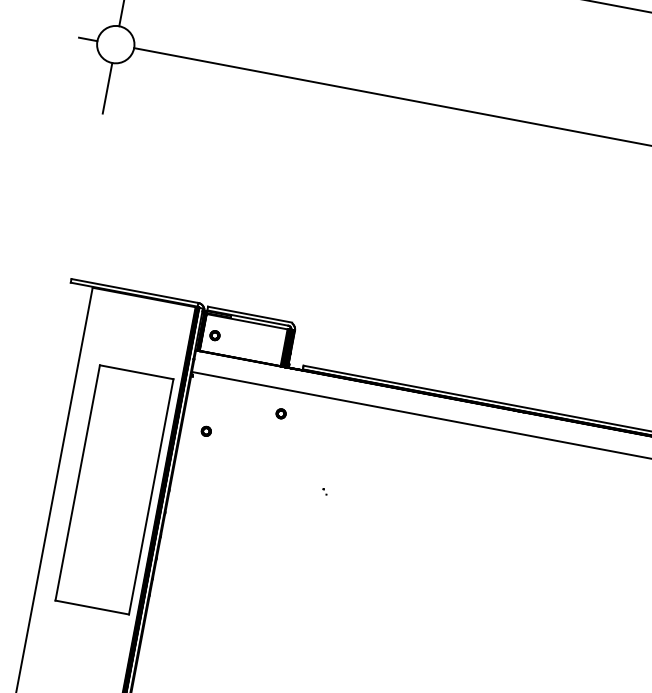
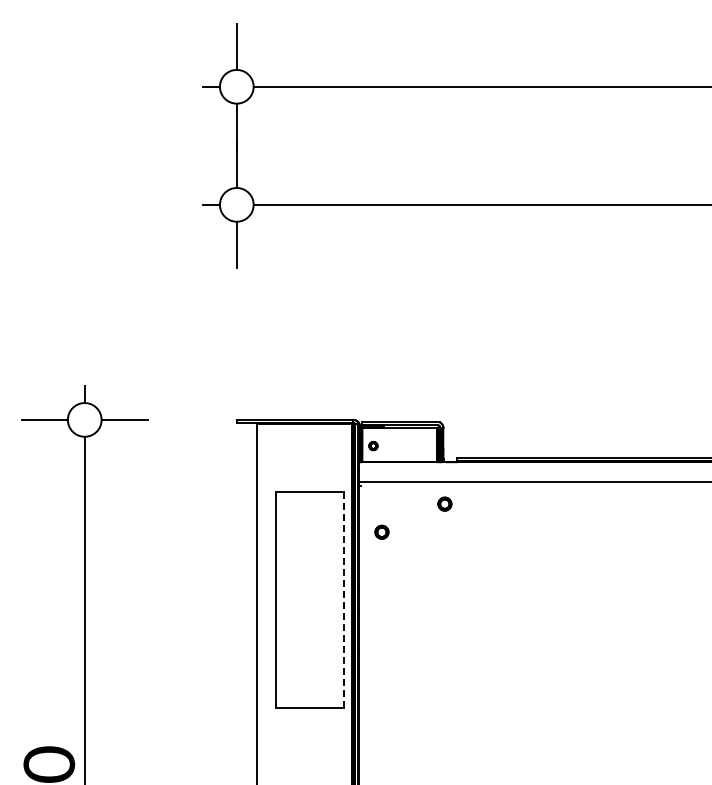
part: (281, 414) -> (445, 504), size x1.6
part: (206, 431) -> (381, 532), size x1.6
line: (150, 496) -> (343, 599), solid -> dashed

